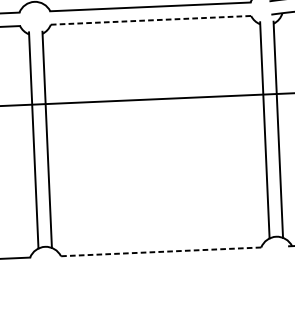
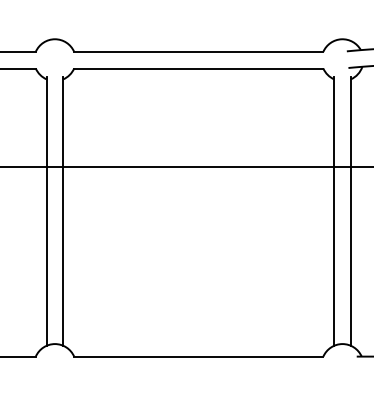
line: (150, 20) -> (198, 68), dashed -> solid
line: (160, 251) -> (198, 356), dashed -> solid

